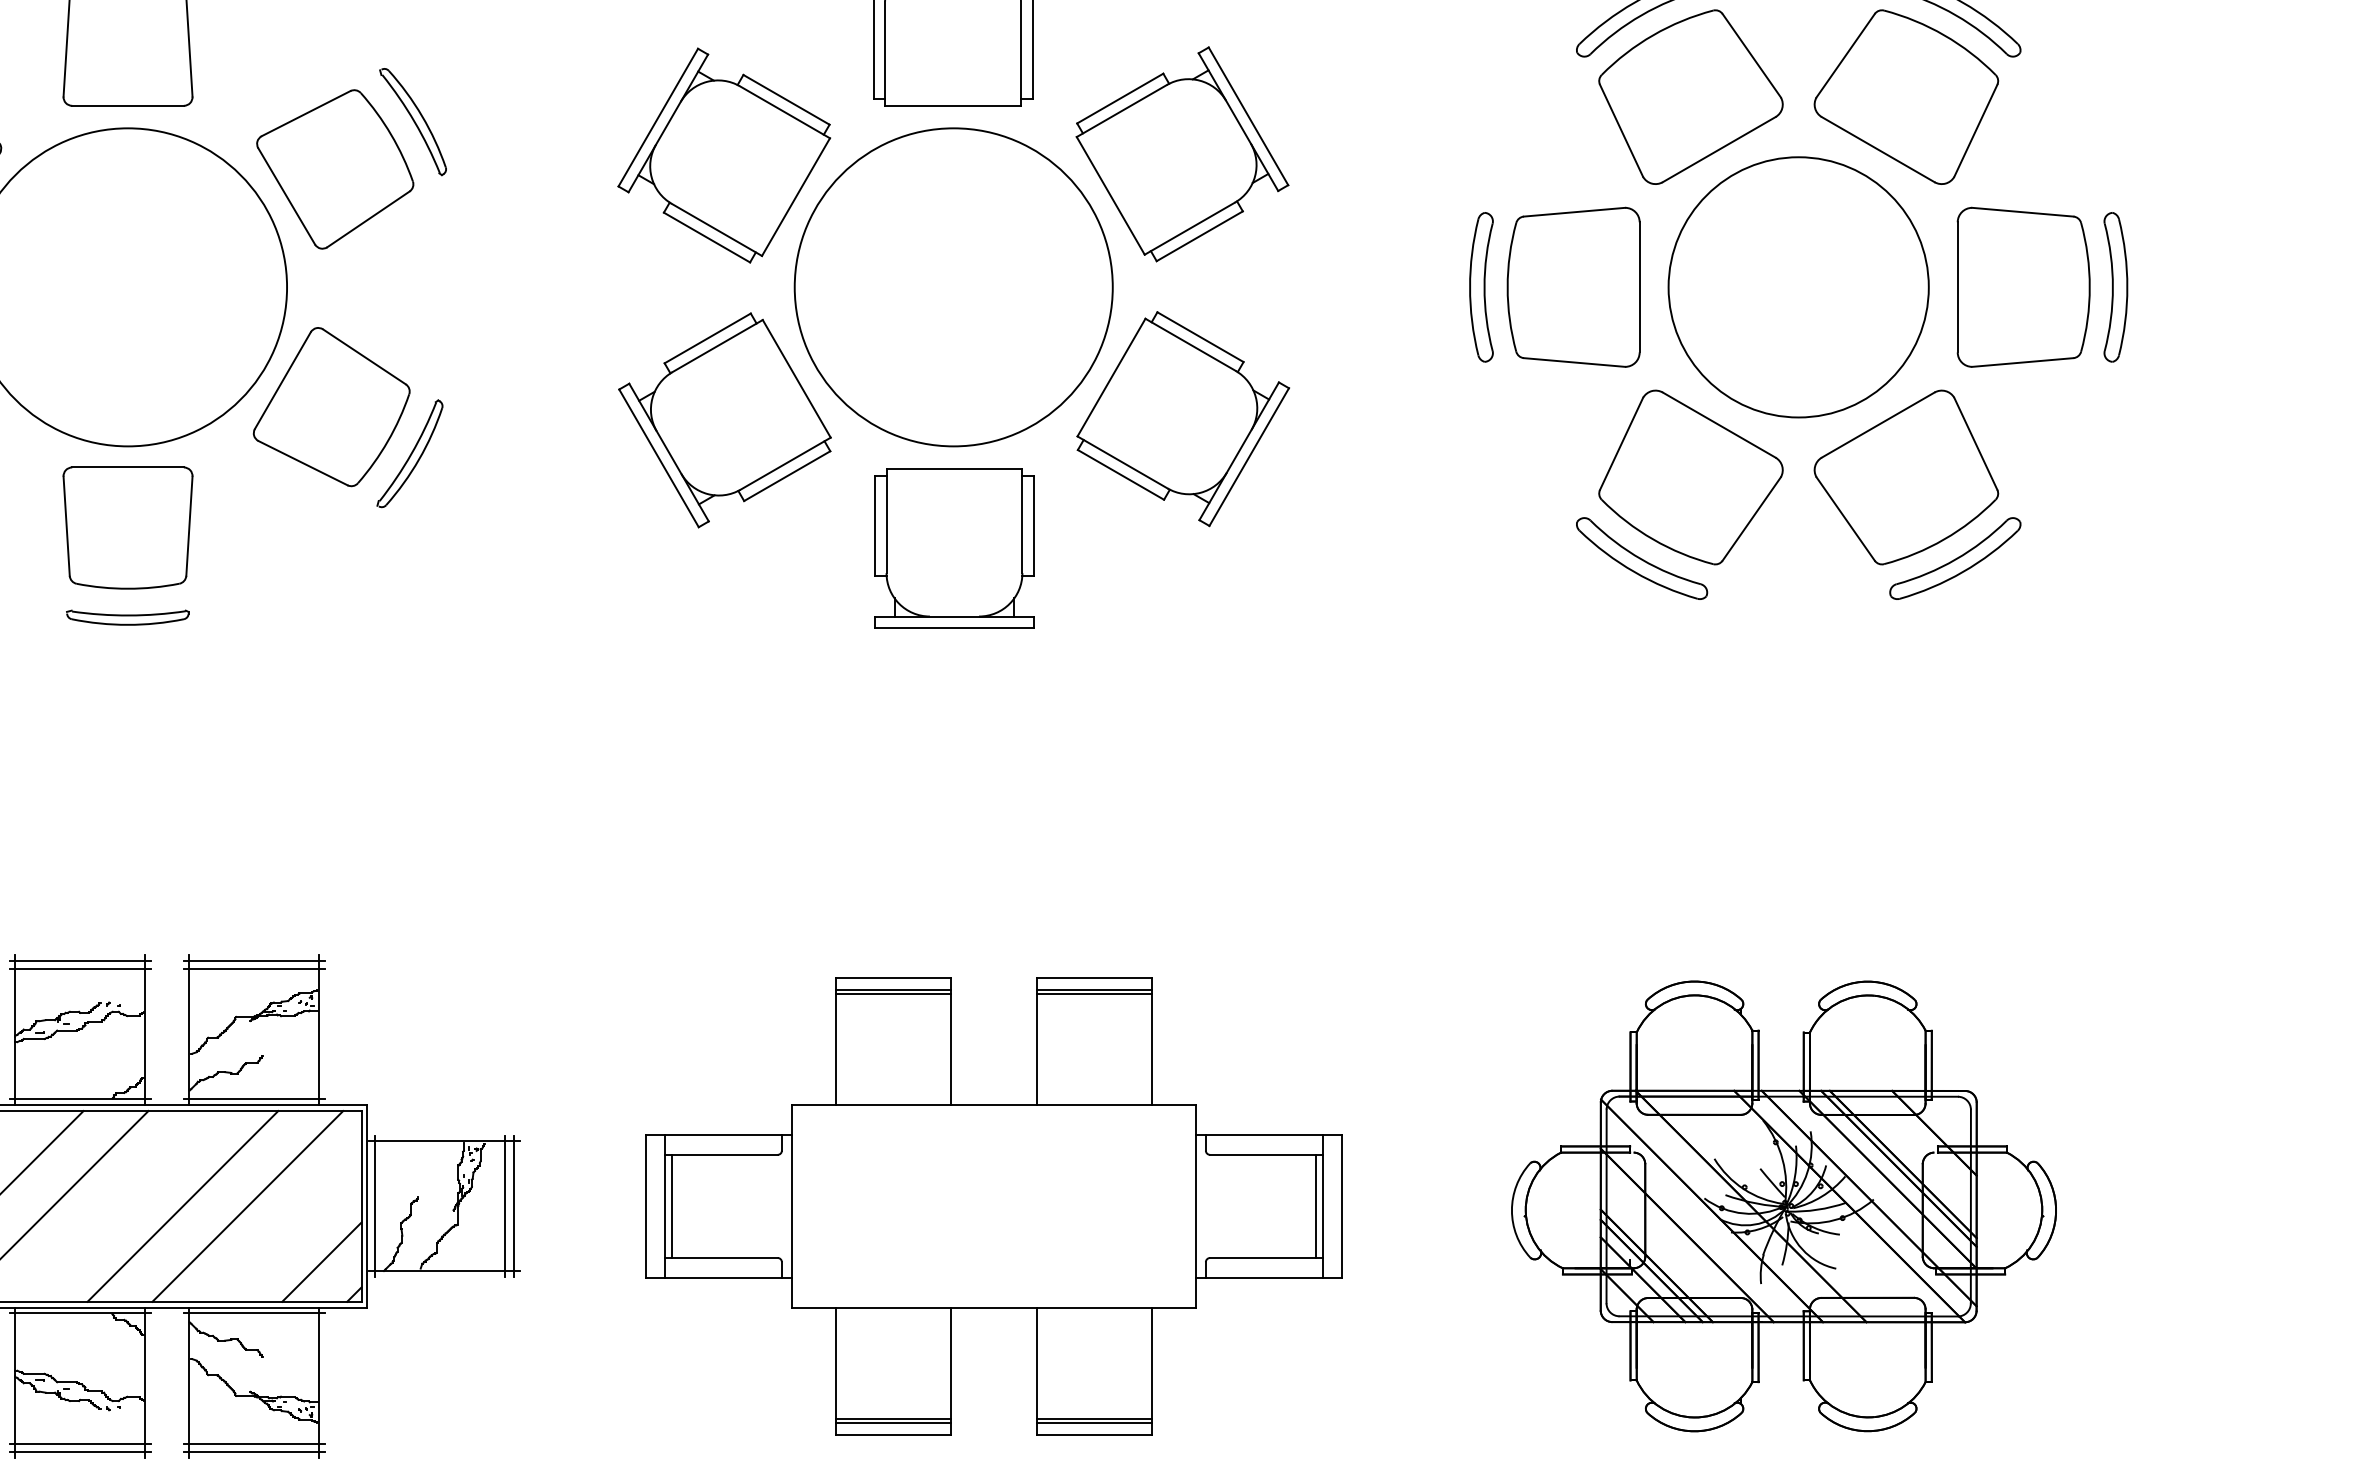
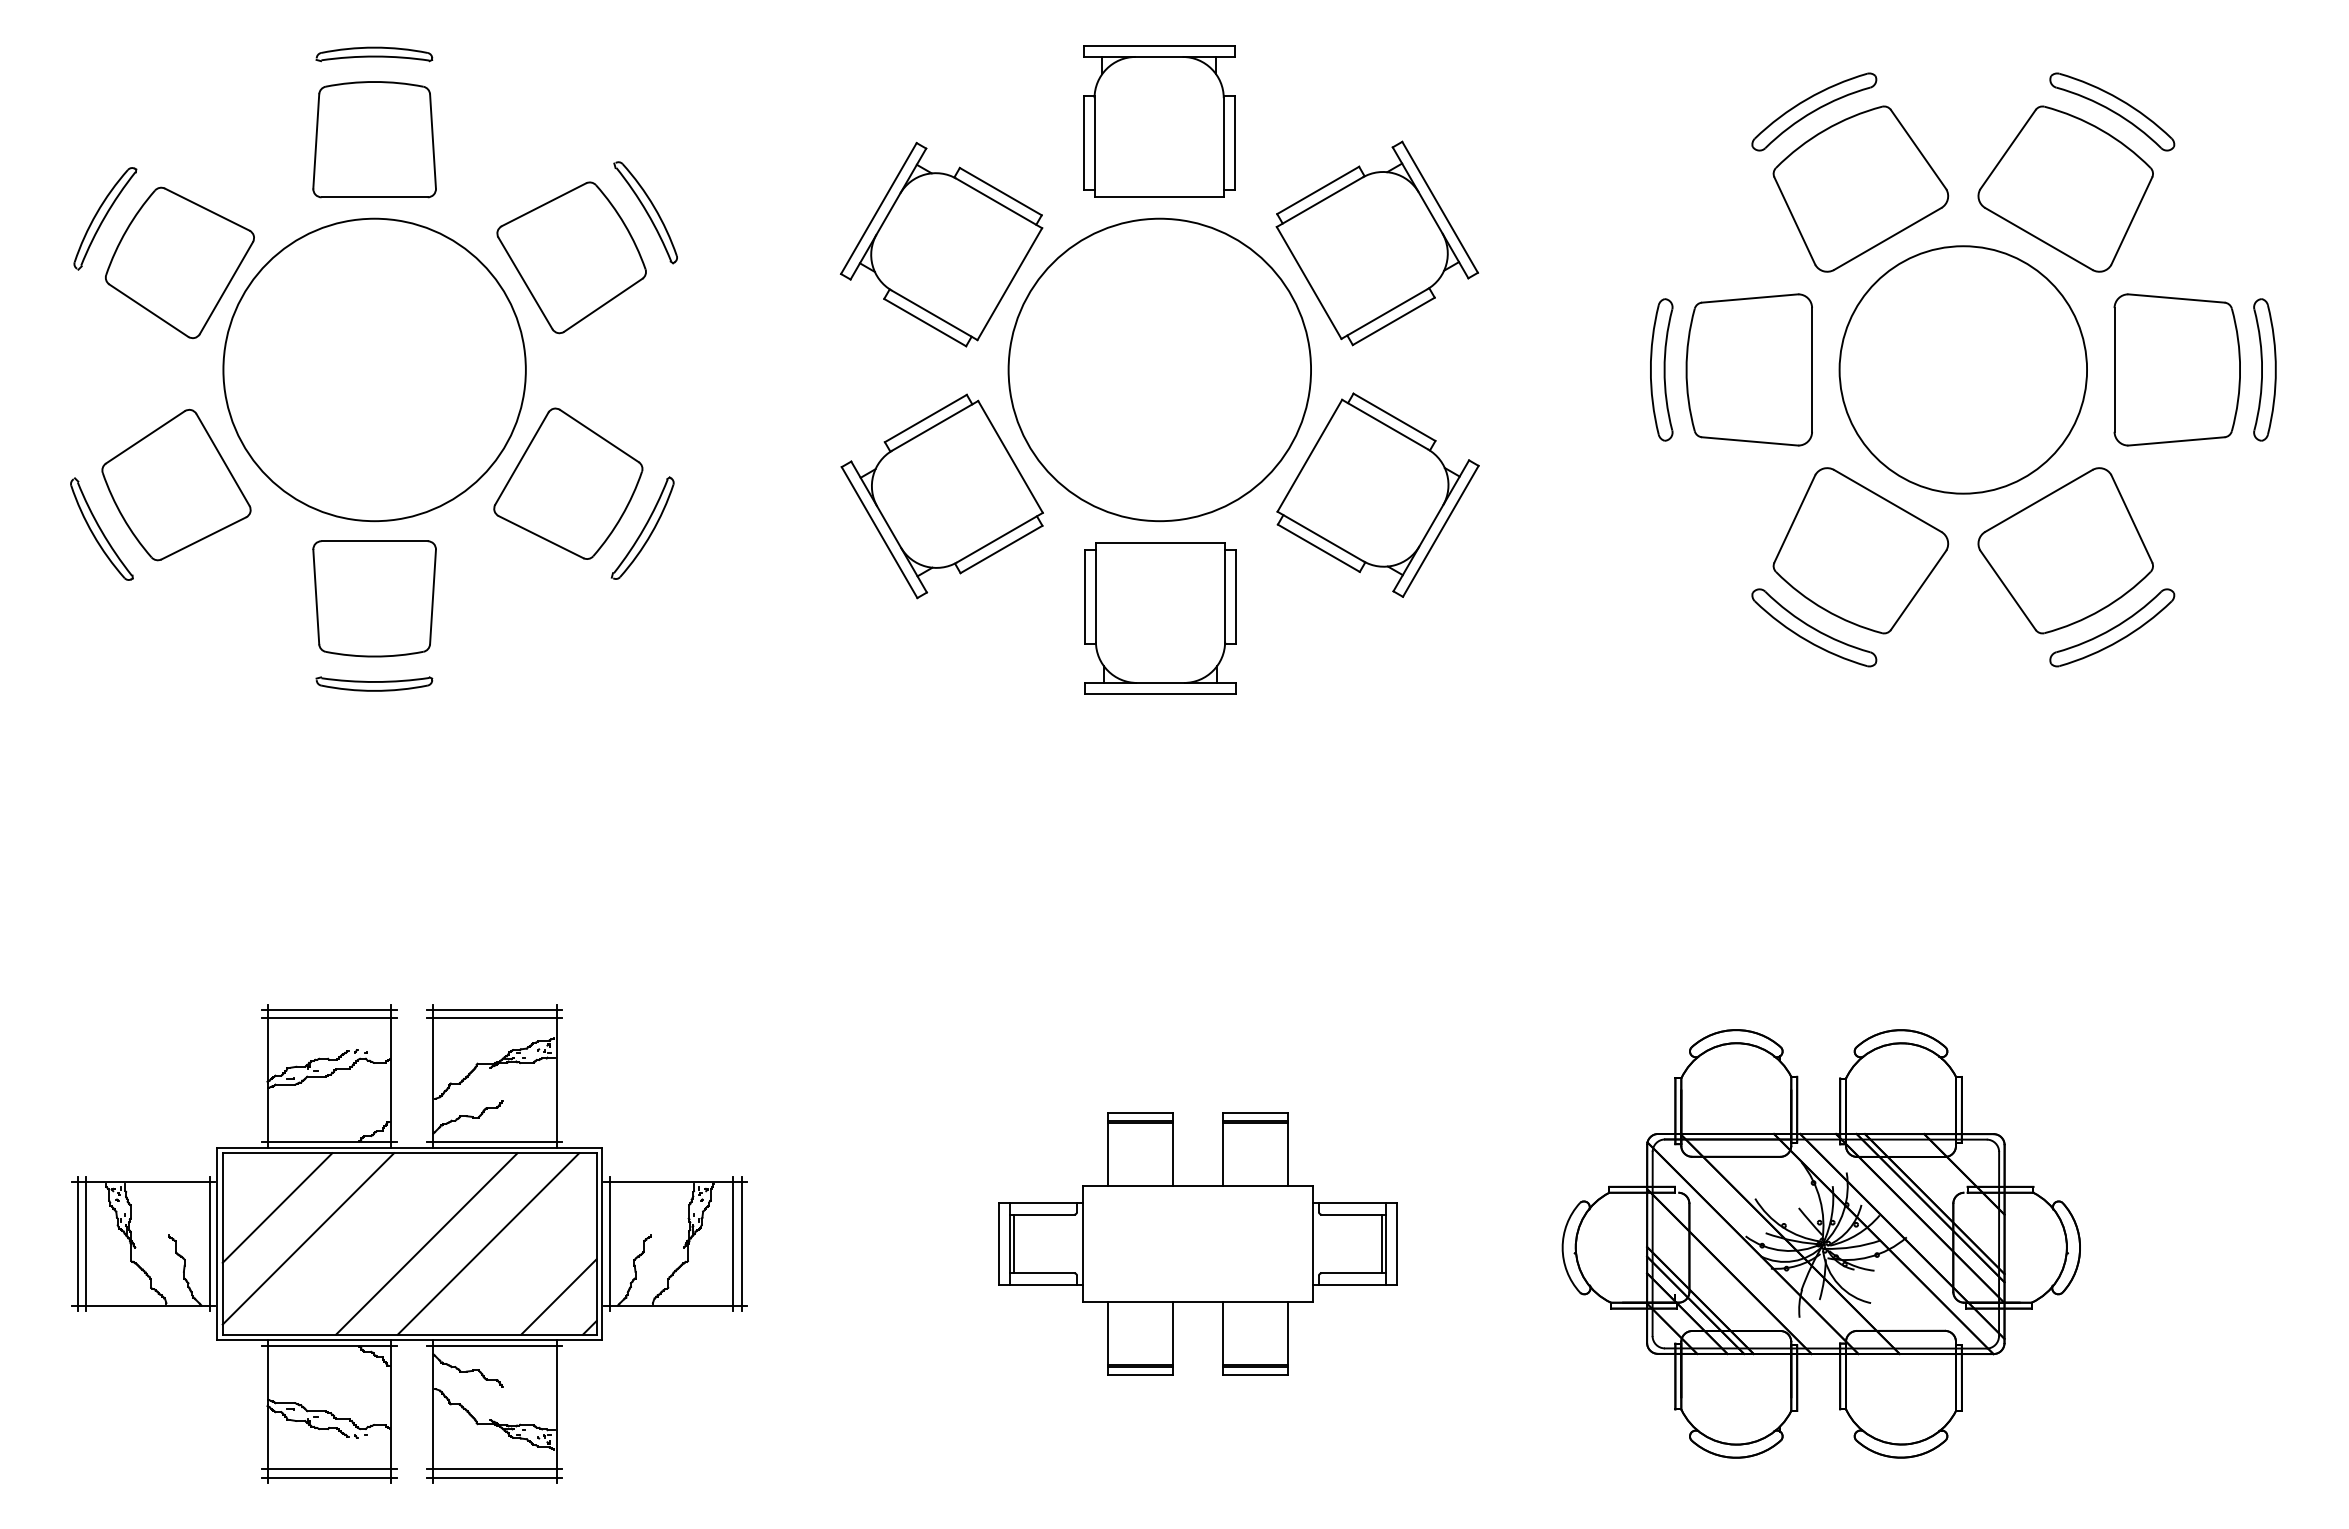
part: (993, 1205) -> (1197, 1243), size x0.6
part: (1783, 1205) -> (1820, 1243), moved

